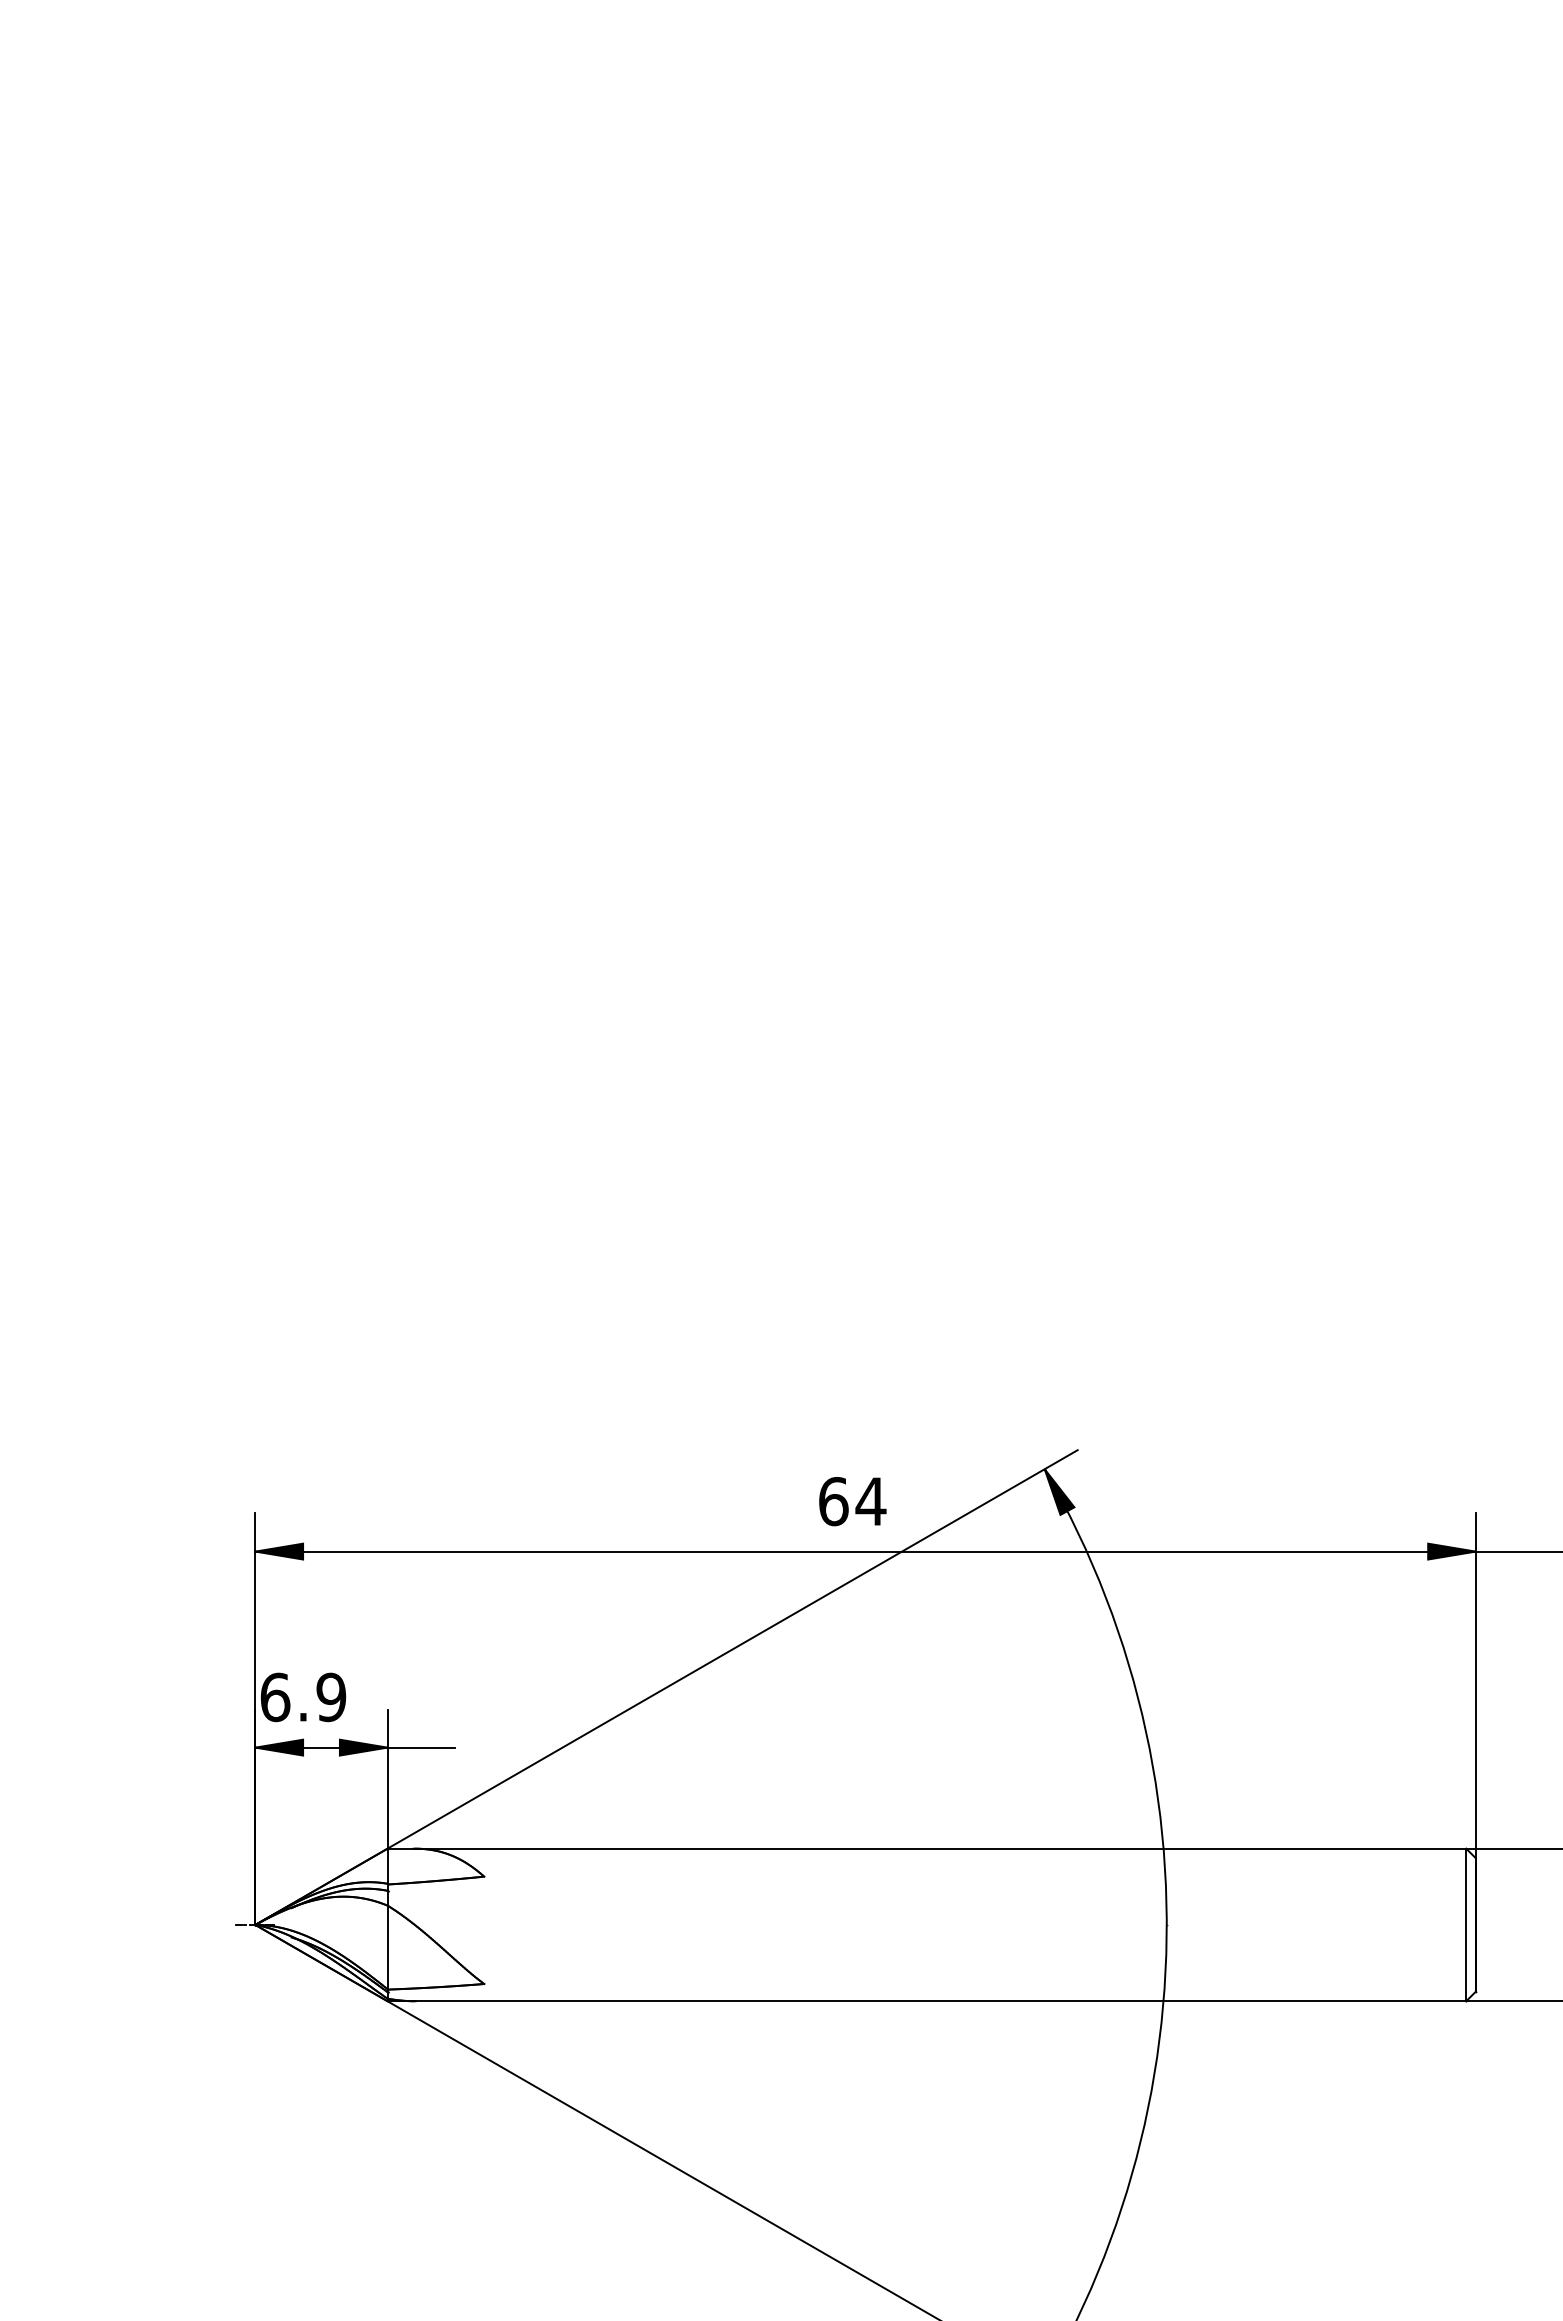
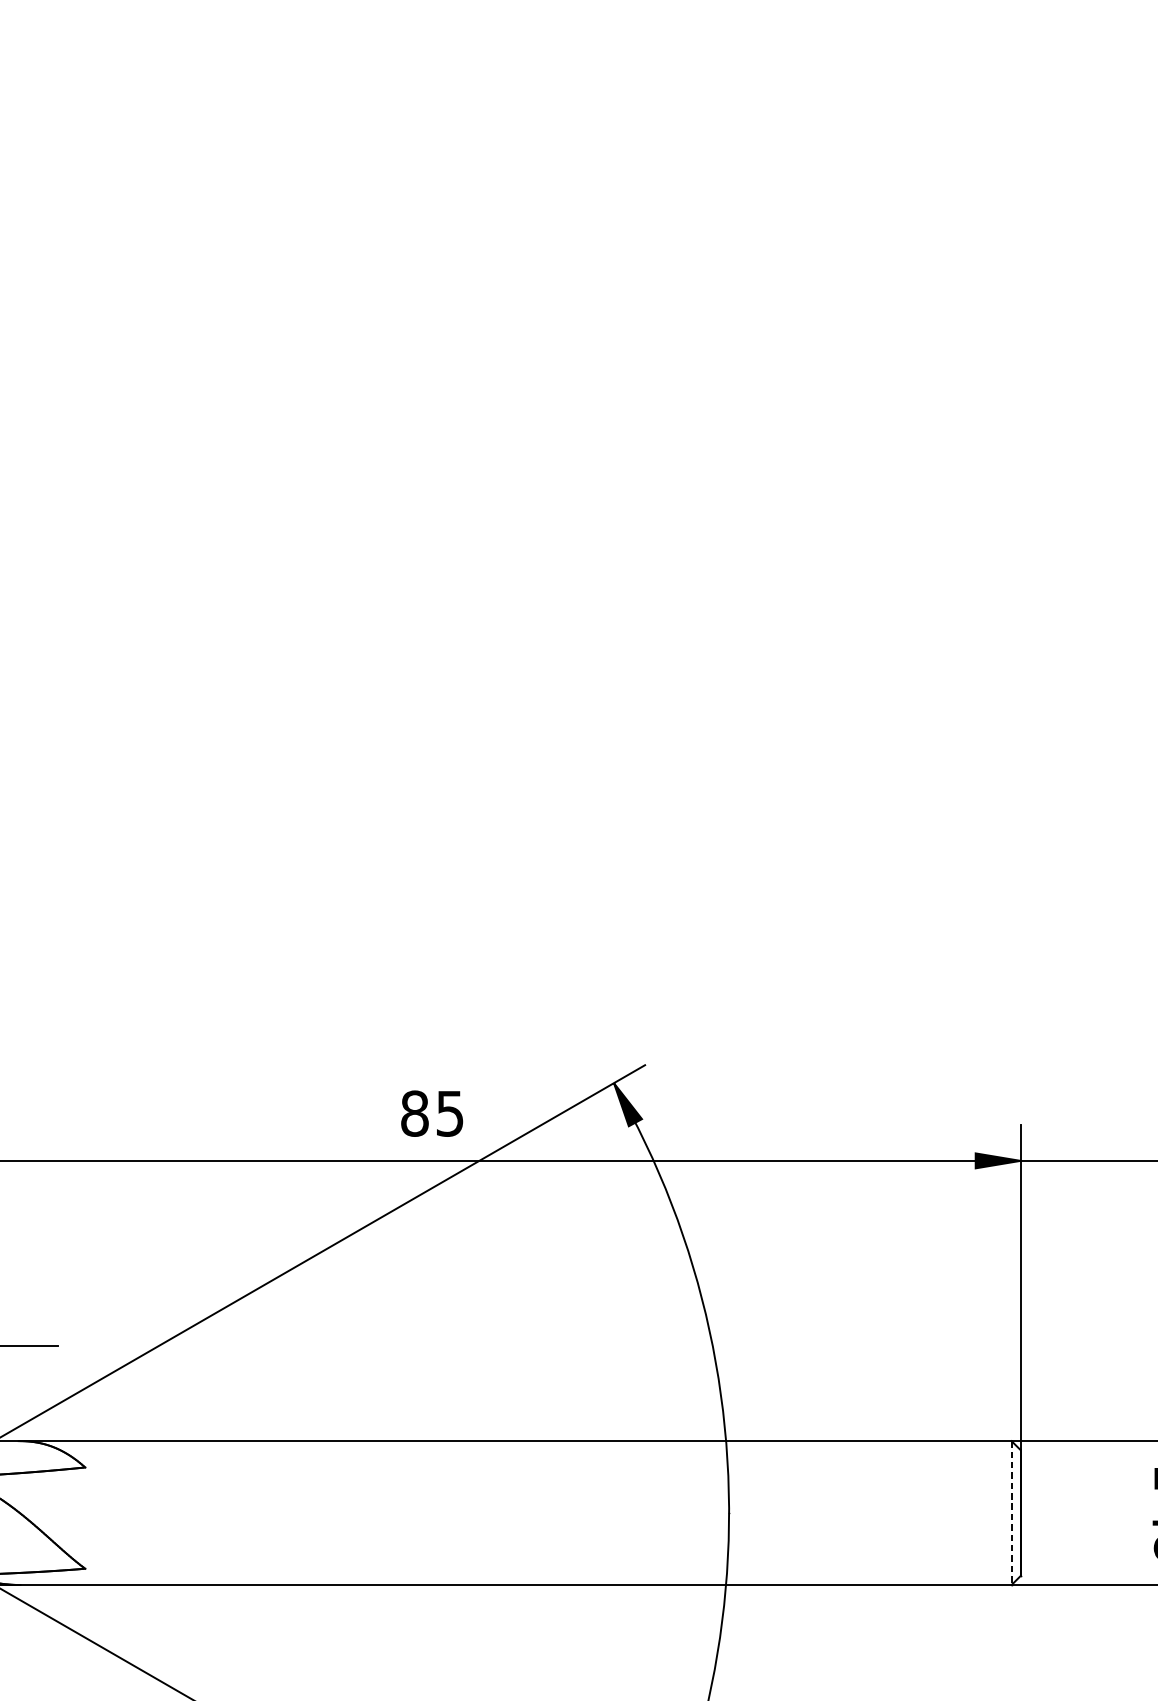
text: (852, 1501) -> (432, 1113), 64 -> 85
line: (1466, 1925) -> (1011, 1513), solid -> dashed

